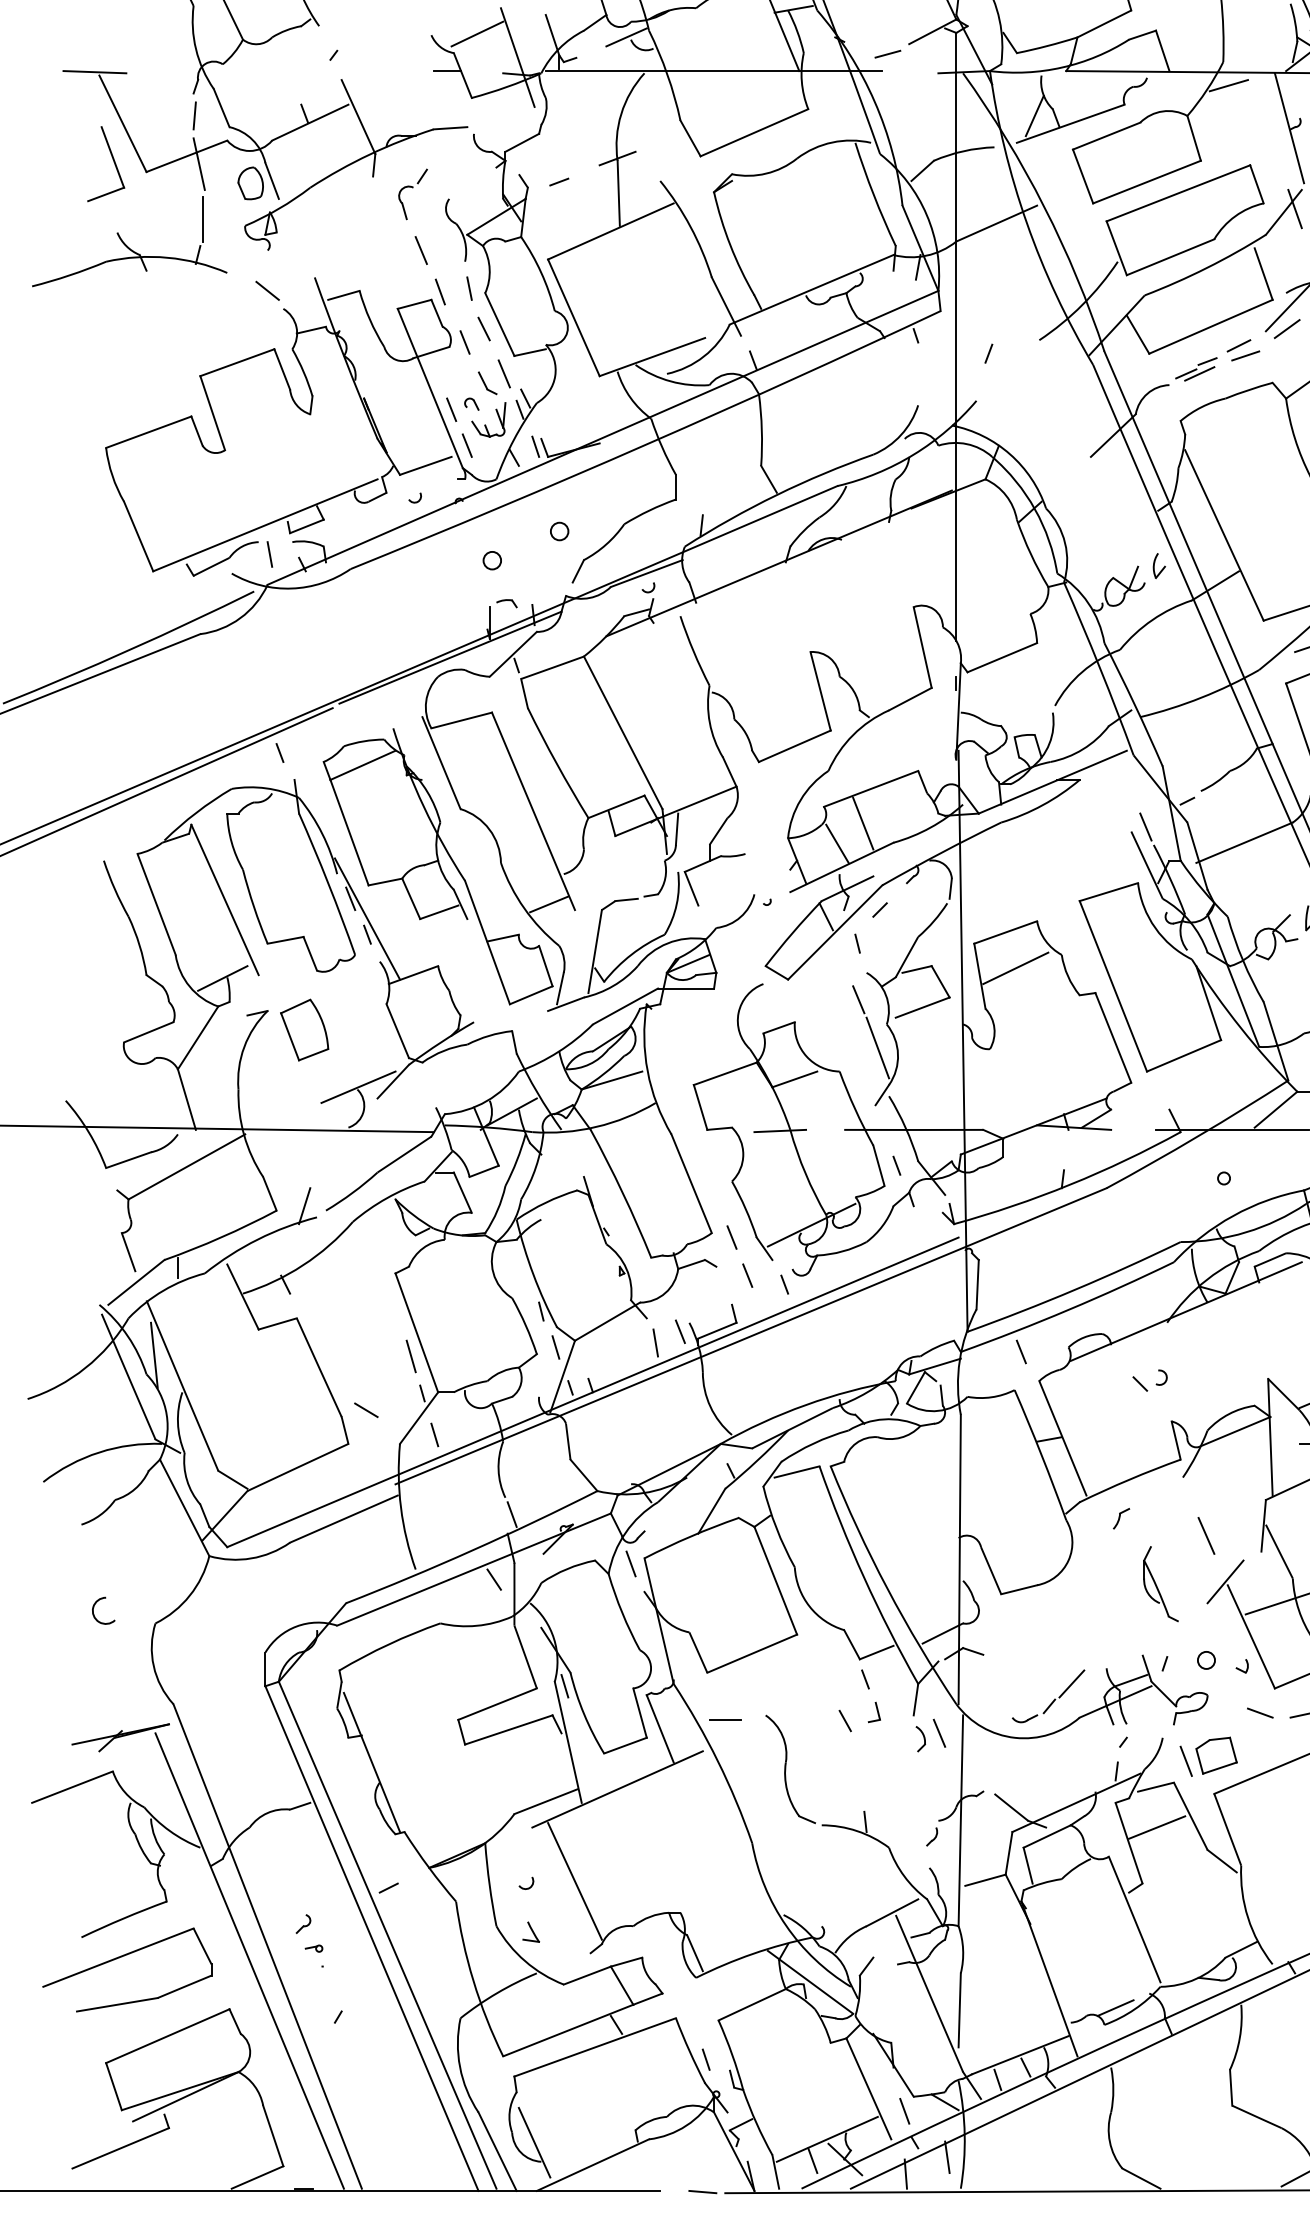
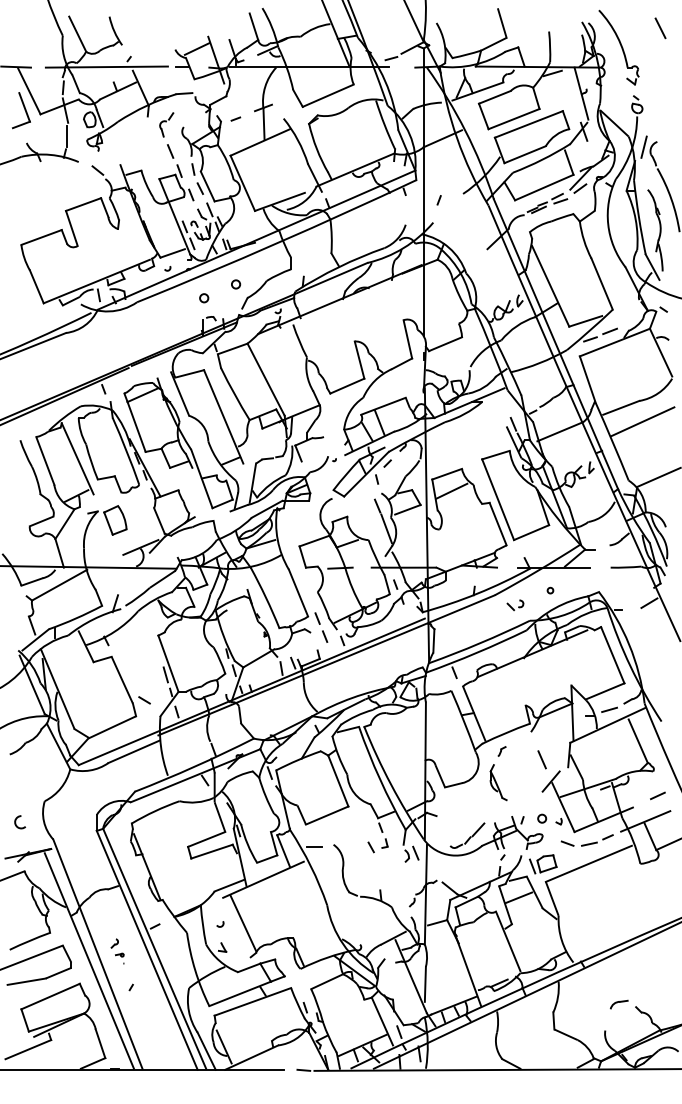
line: (285, 70) -> (106, 66), added
part: (1150, 1381) -> (515, 605), moved
part: (1160, 1583) -> (498, 782), moved
arc: (95, 1611) -> (16, 822), moved

